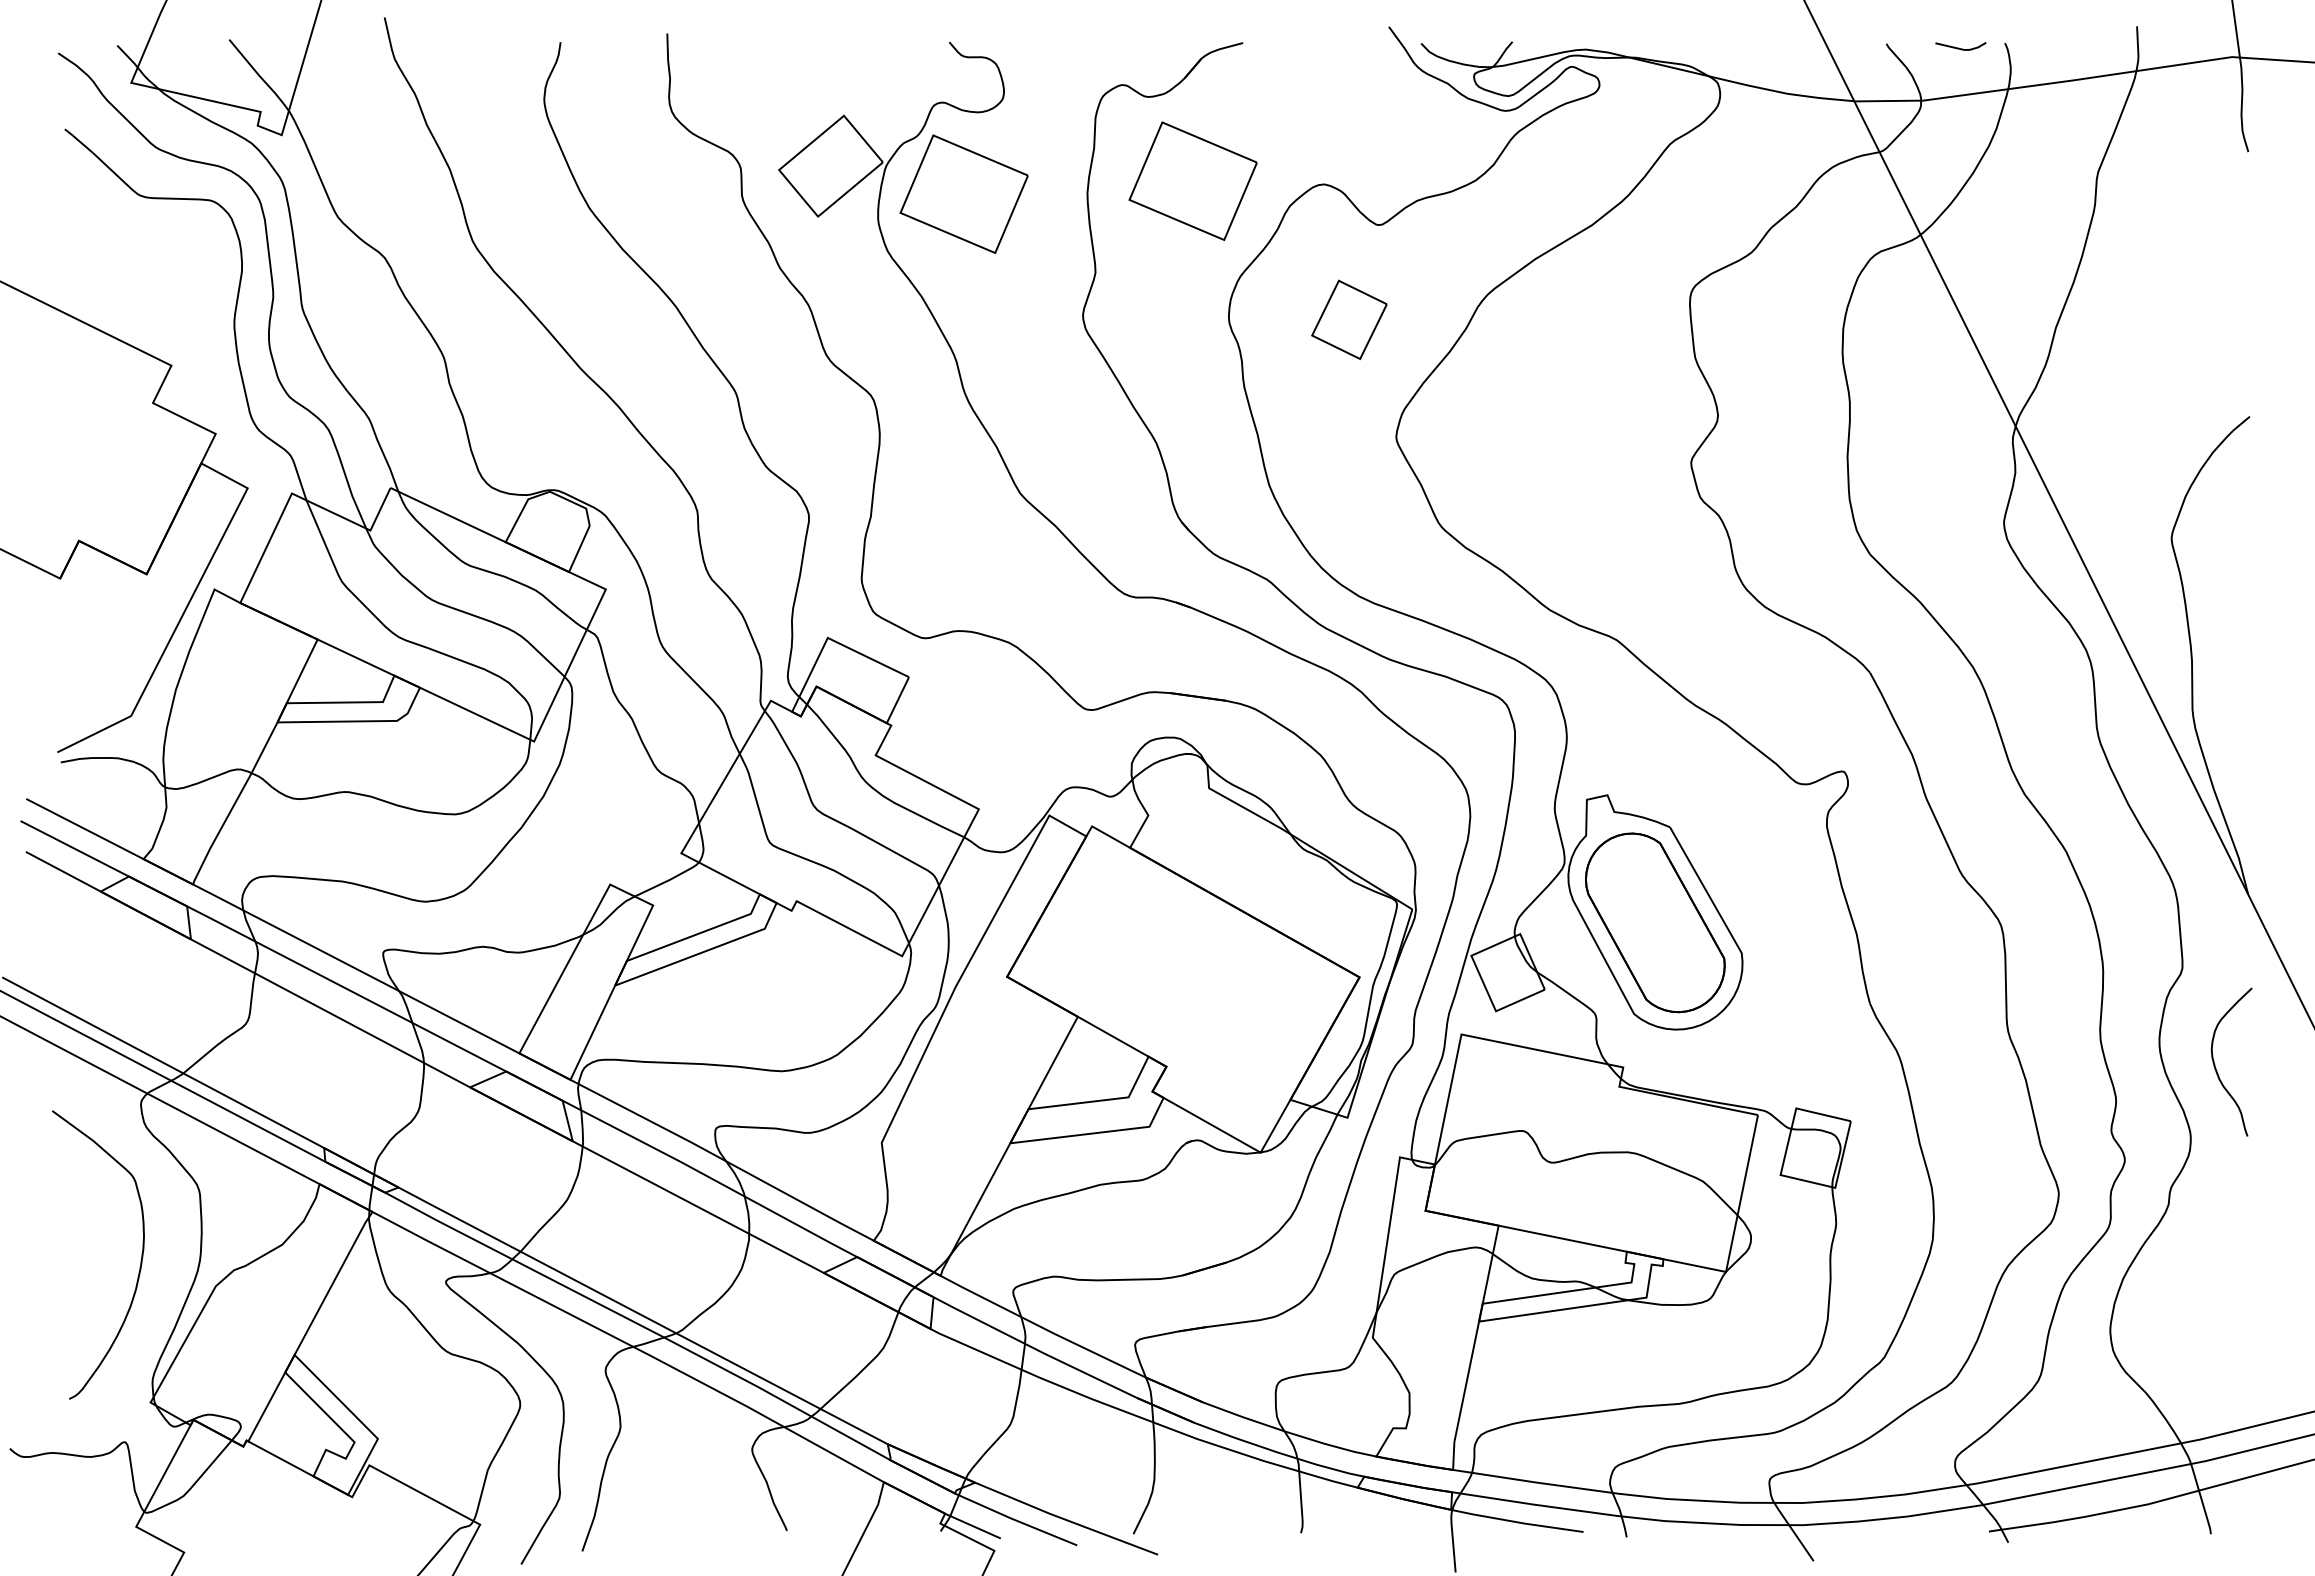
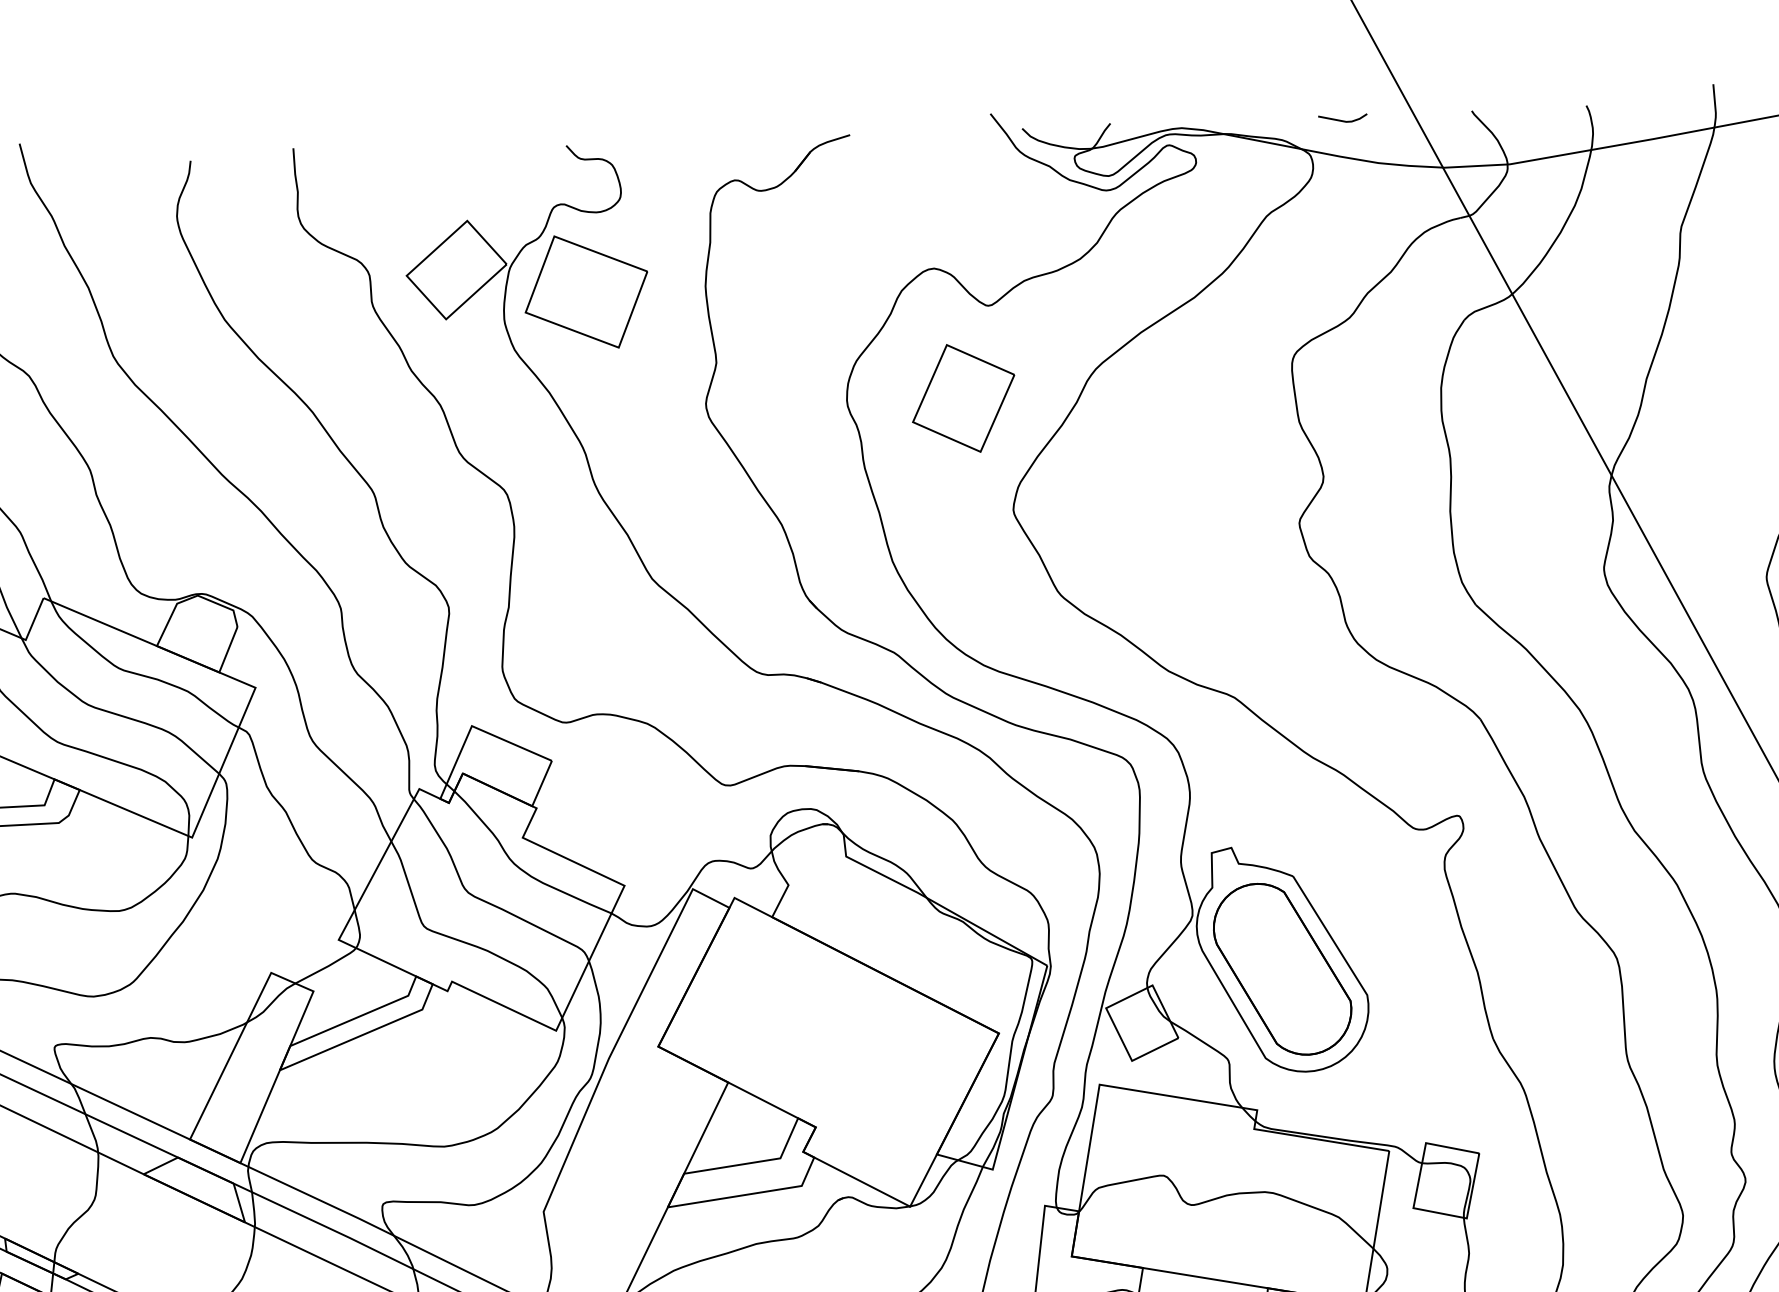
line: (1959, 47) -> (1341, 119), moved
part: (1192, 180) -> (806, 269), removed
part: (1349, 319) -> (963, 398), size x1.43

